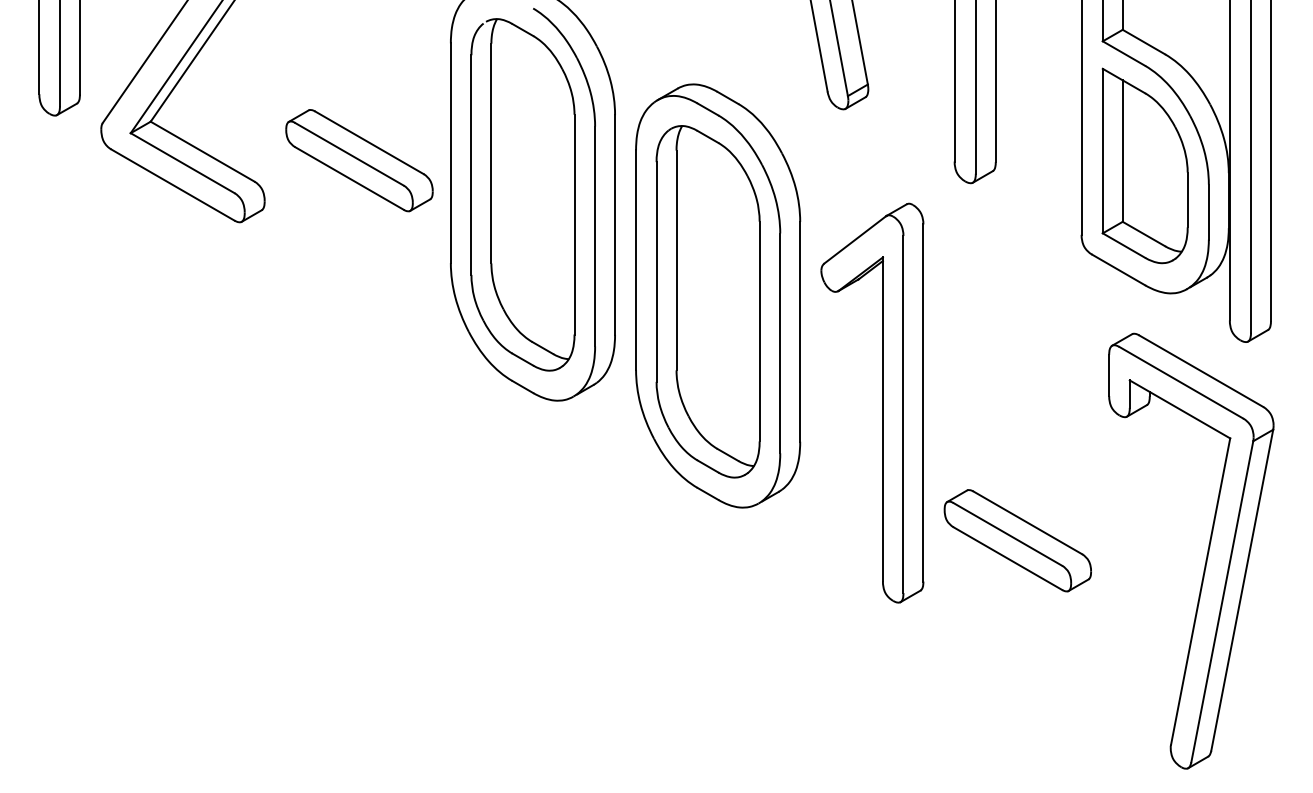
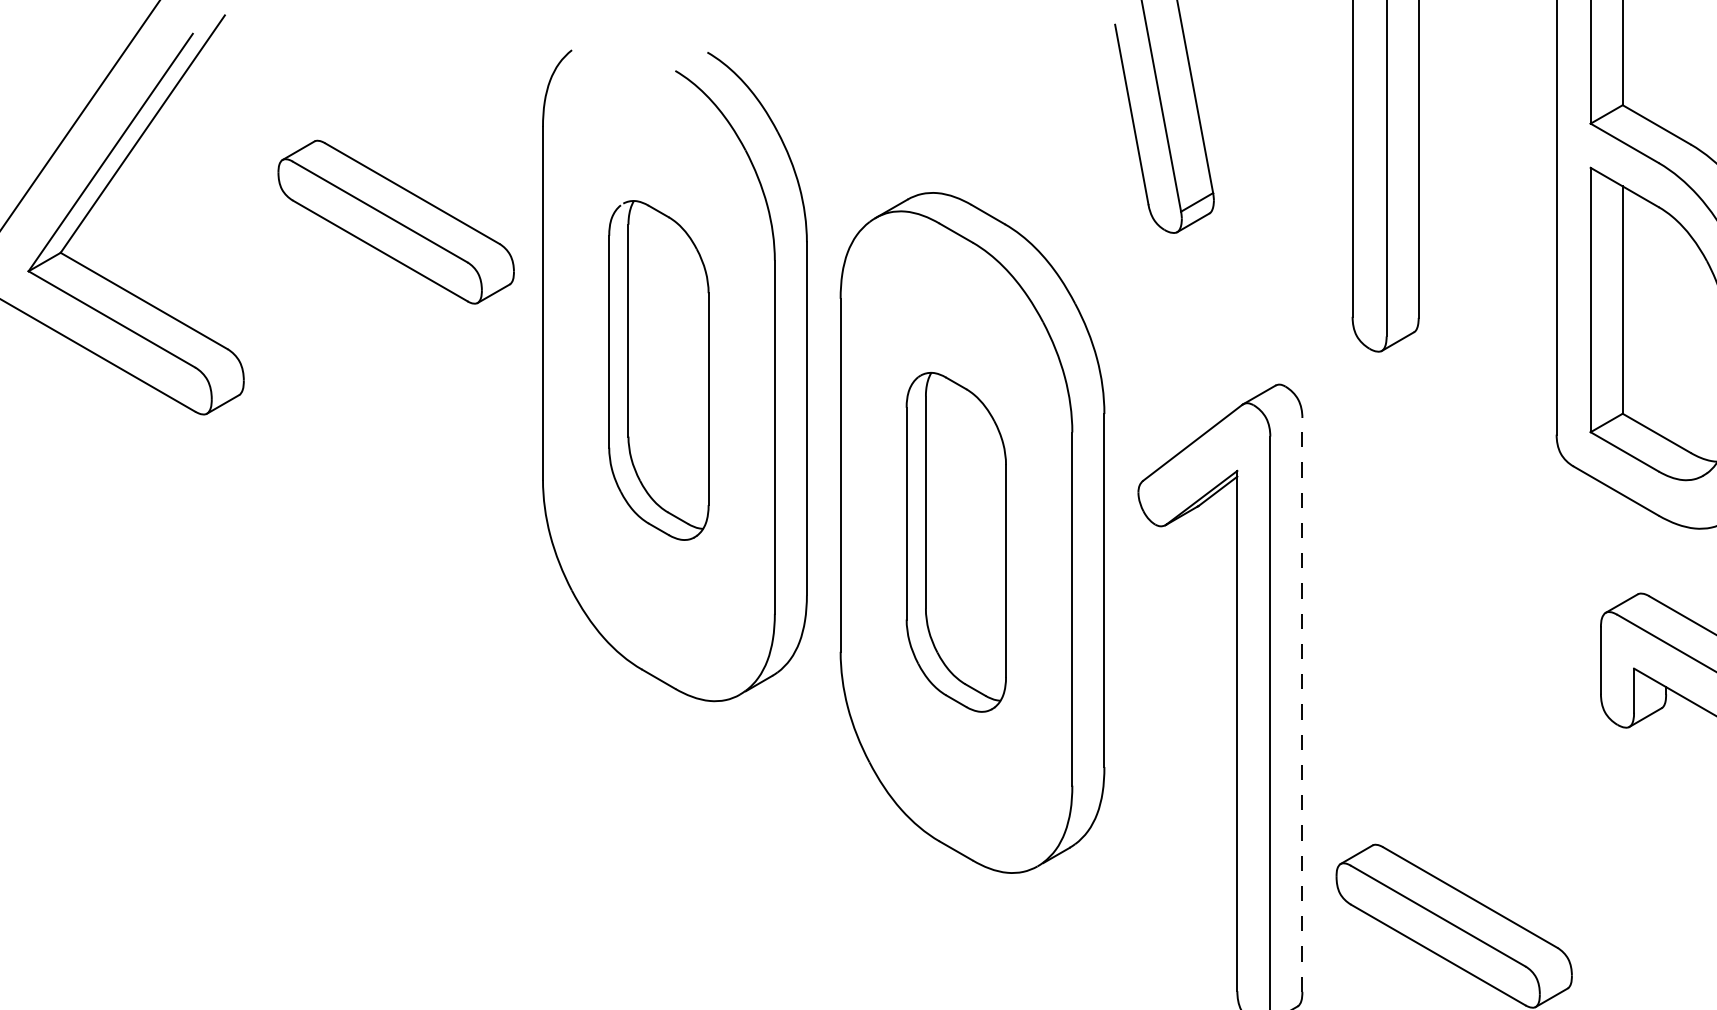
part: (359, 160) -> (396, 221), moved
part: (522, 194) -> (658, 369), size x0.6
part: (707, 301) -> (955, 541), size x0.6
line: (923, 403) -> (1302, 705), solid -> dashed

